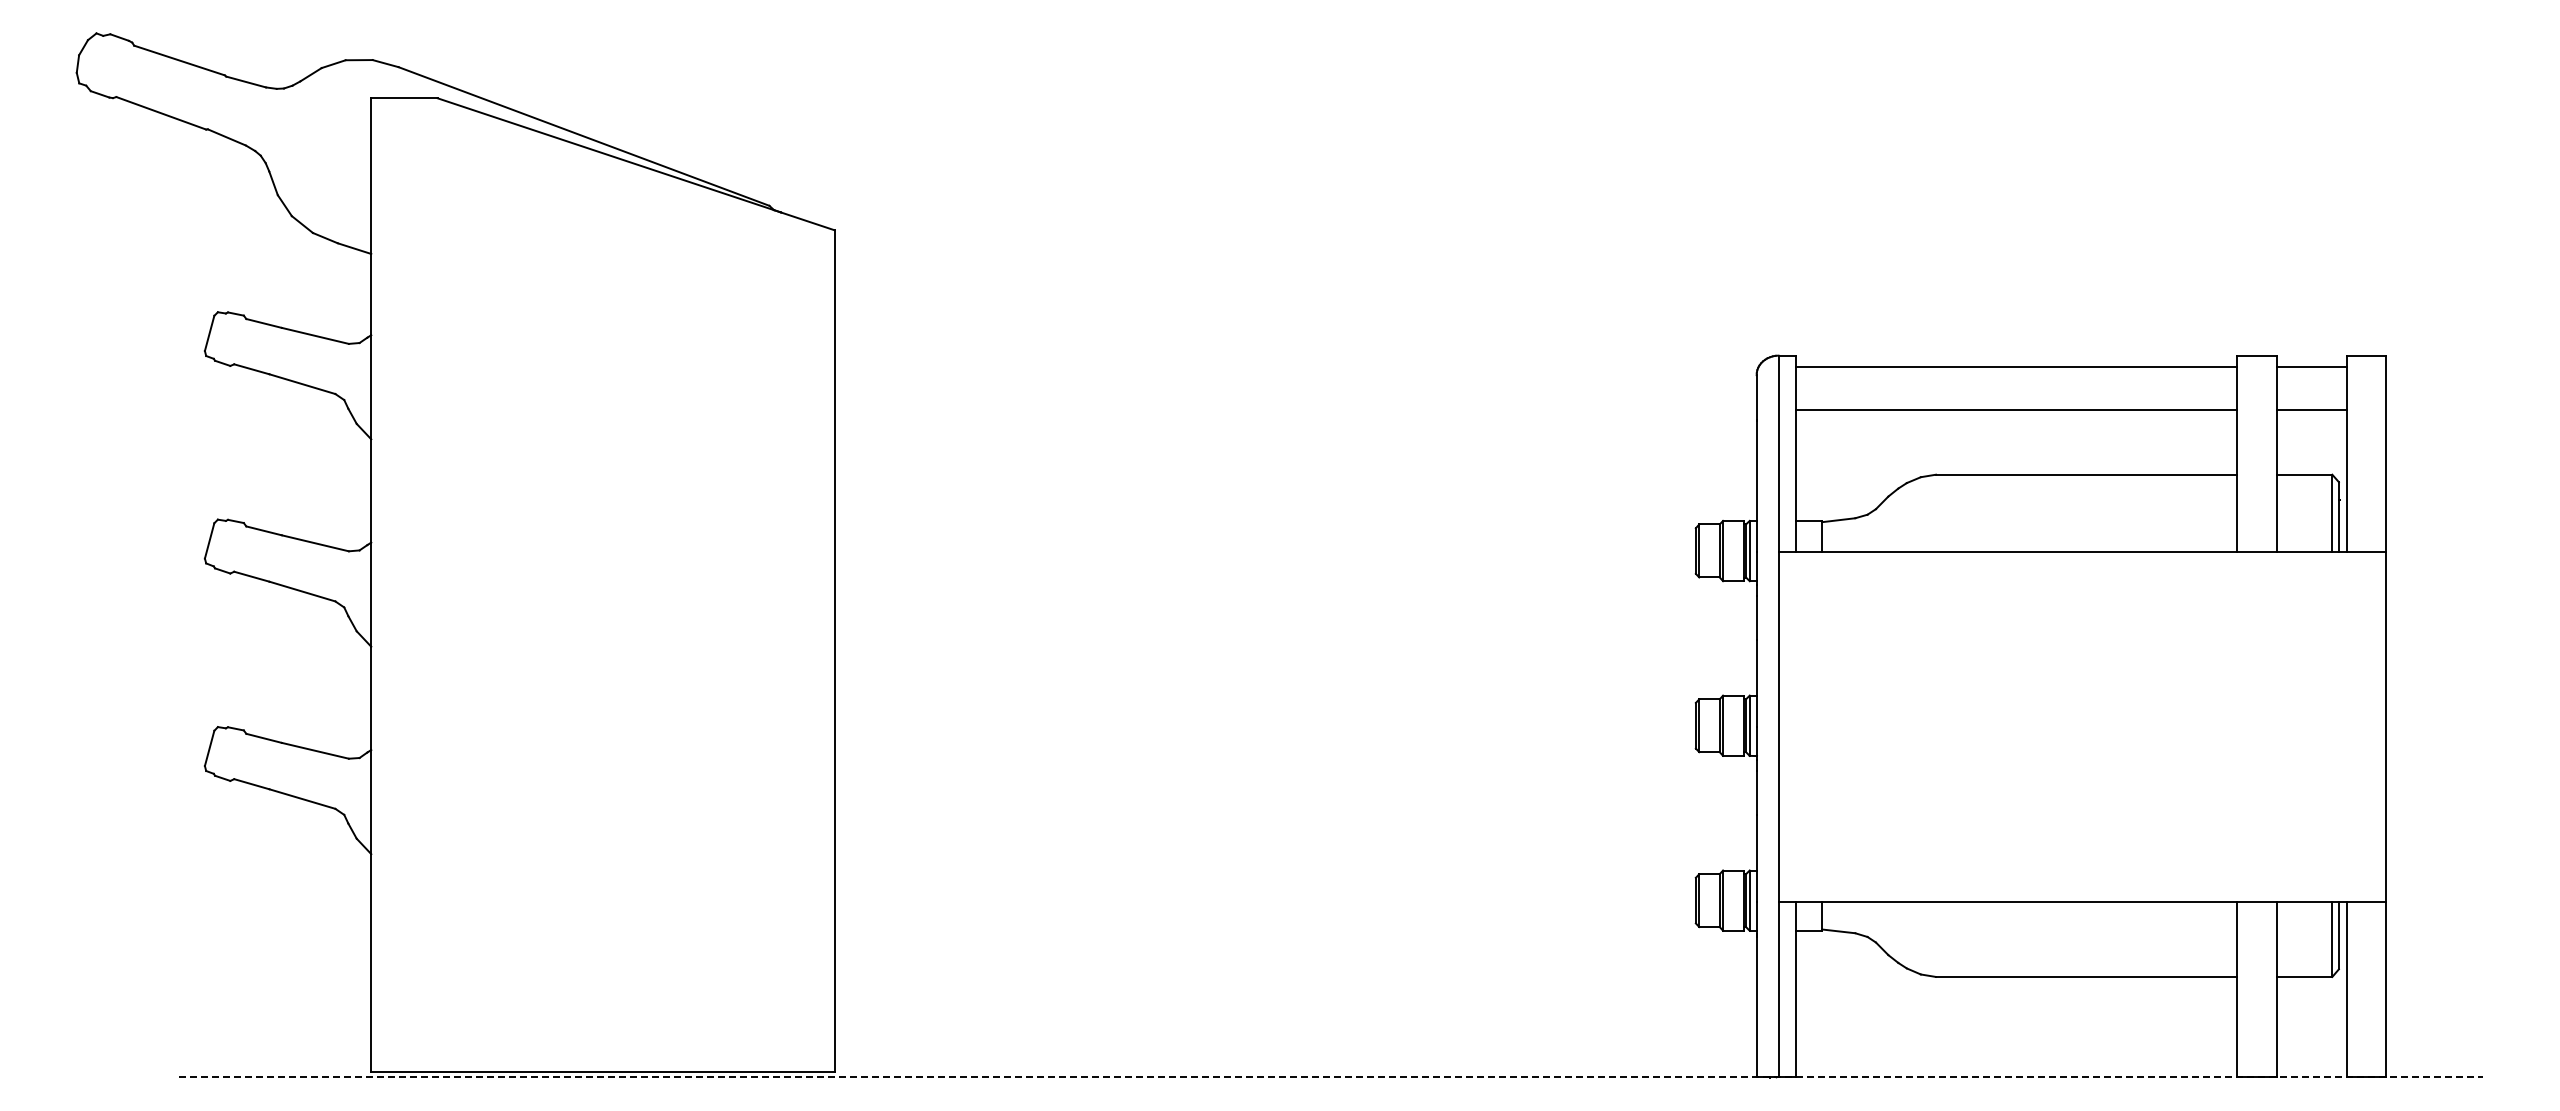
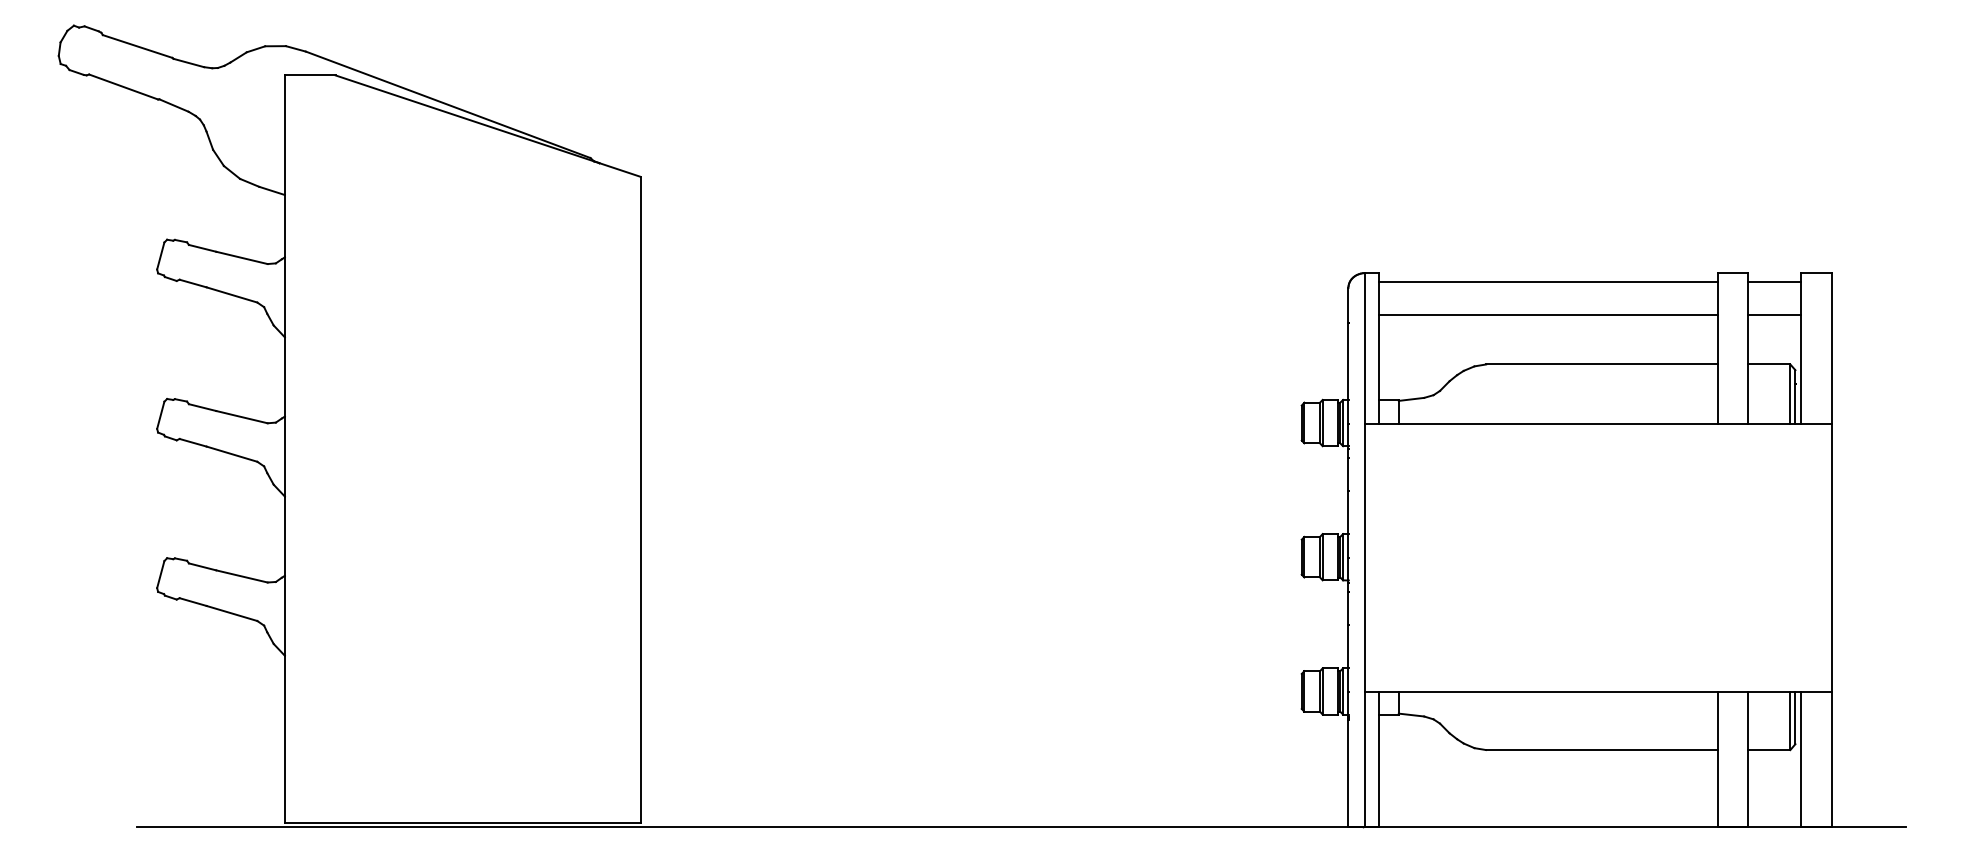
line: (1331, 1077) -> (1022, 827), dashed -> solid

